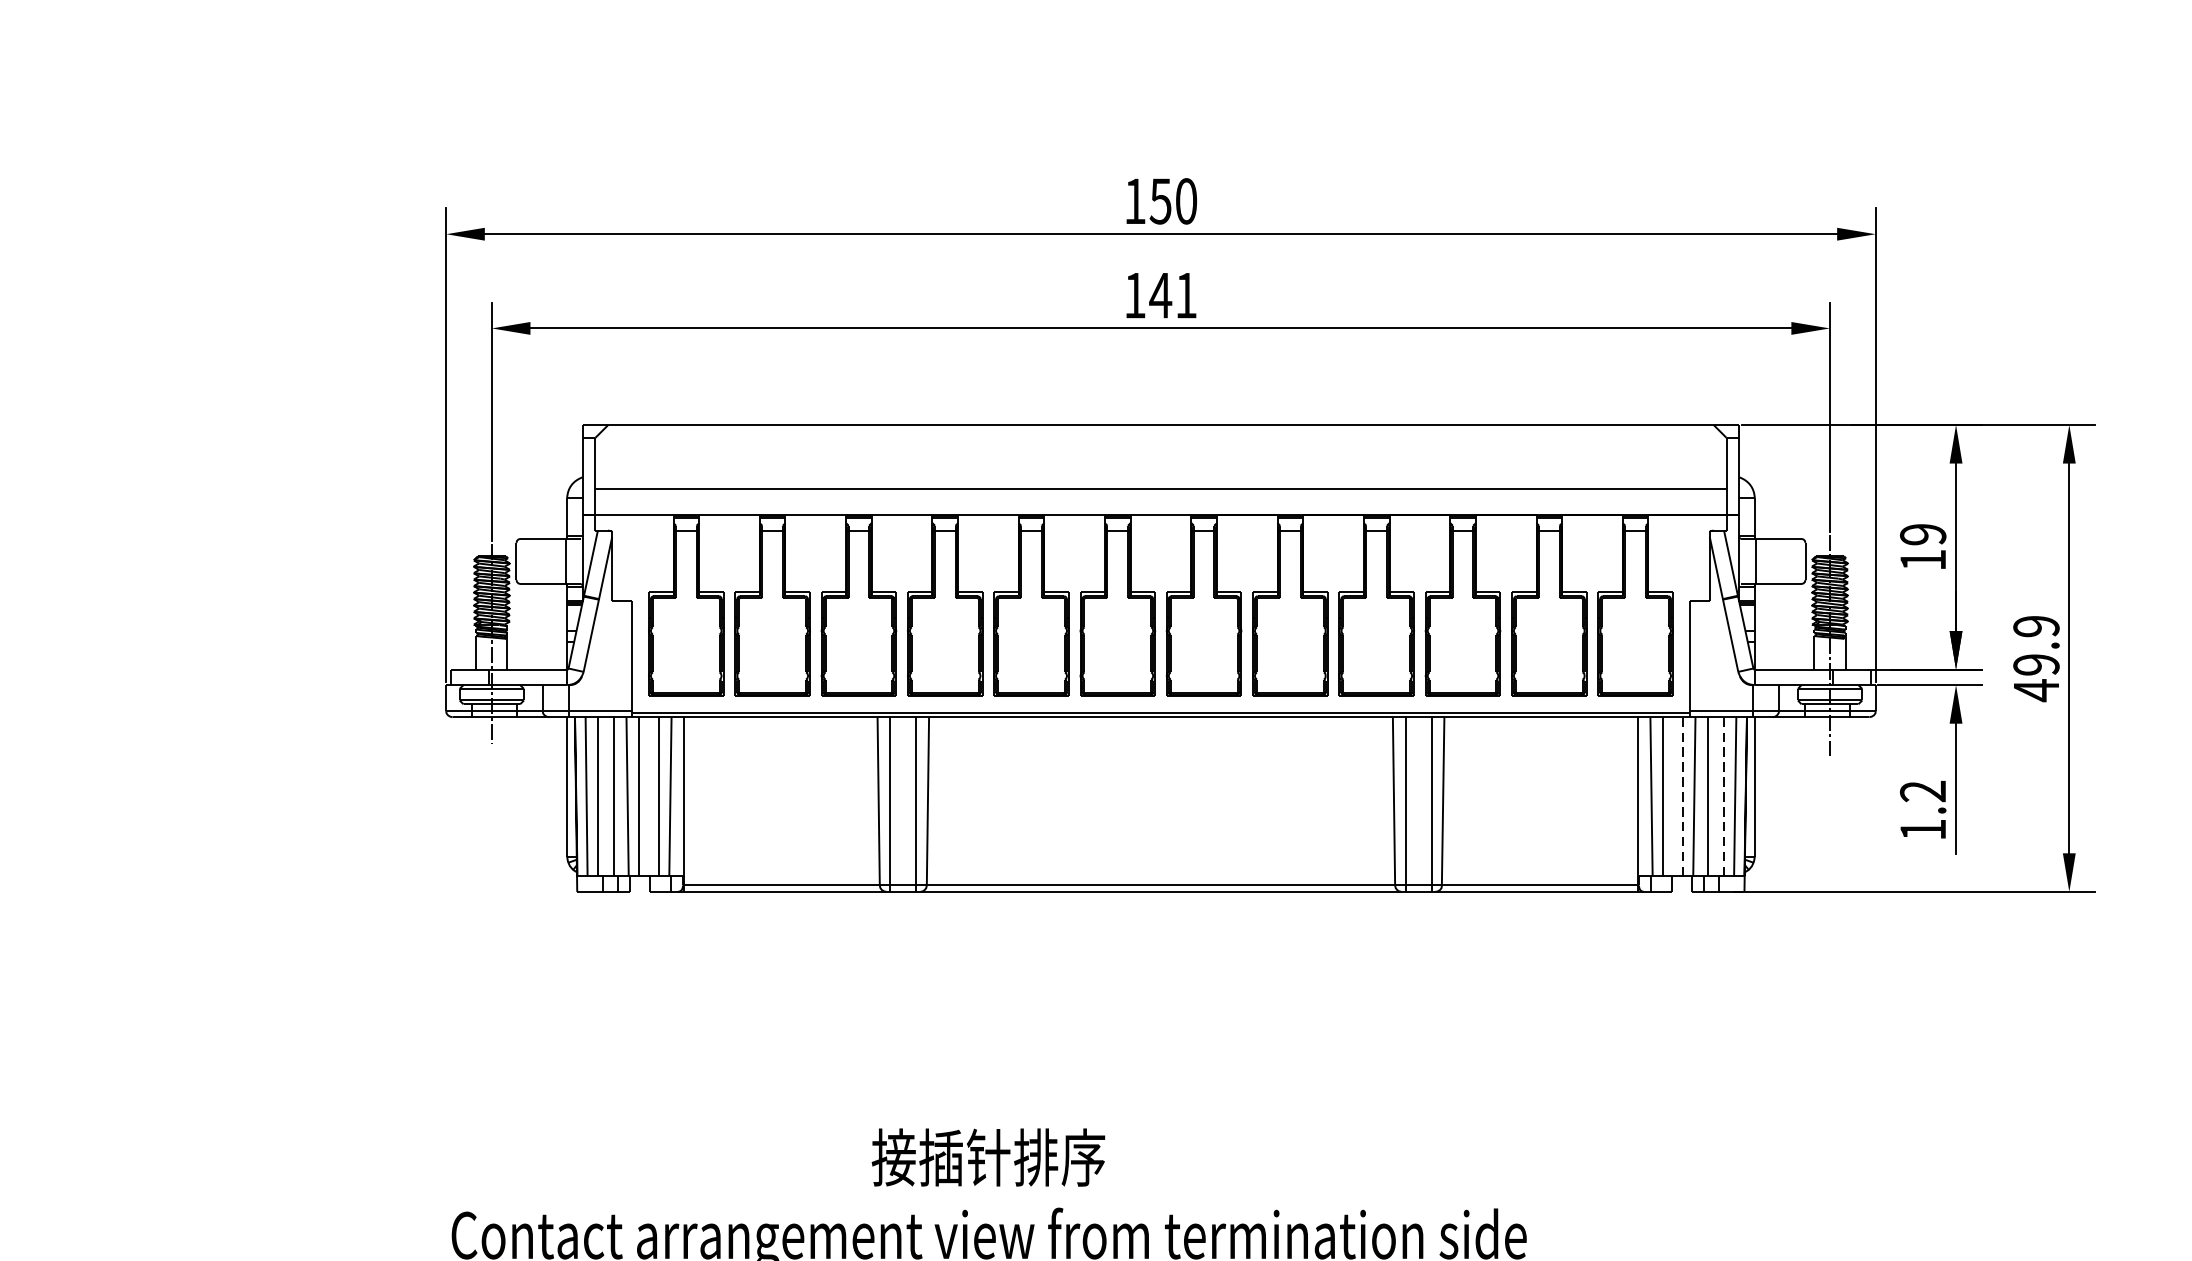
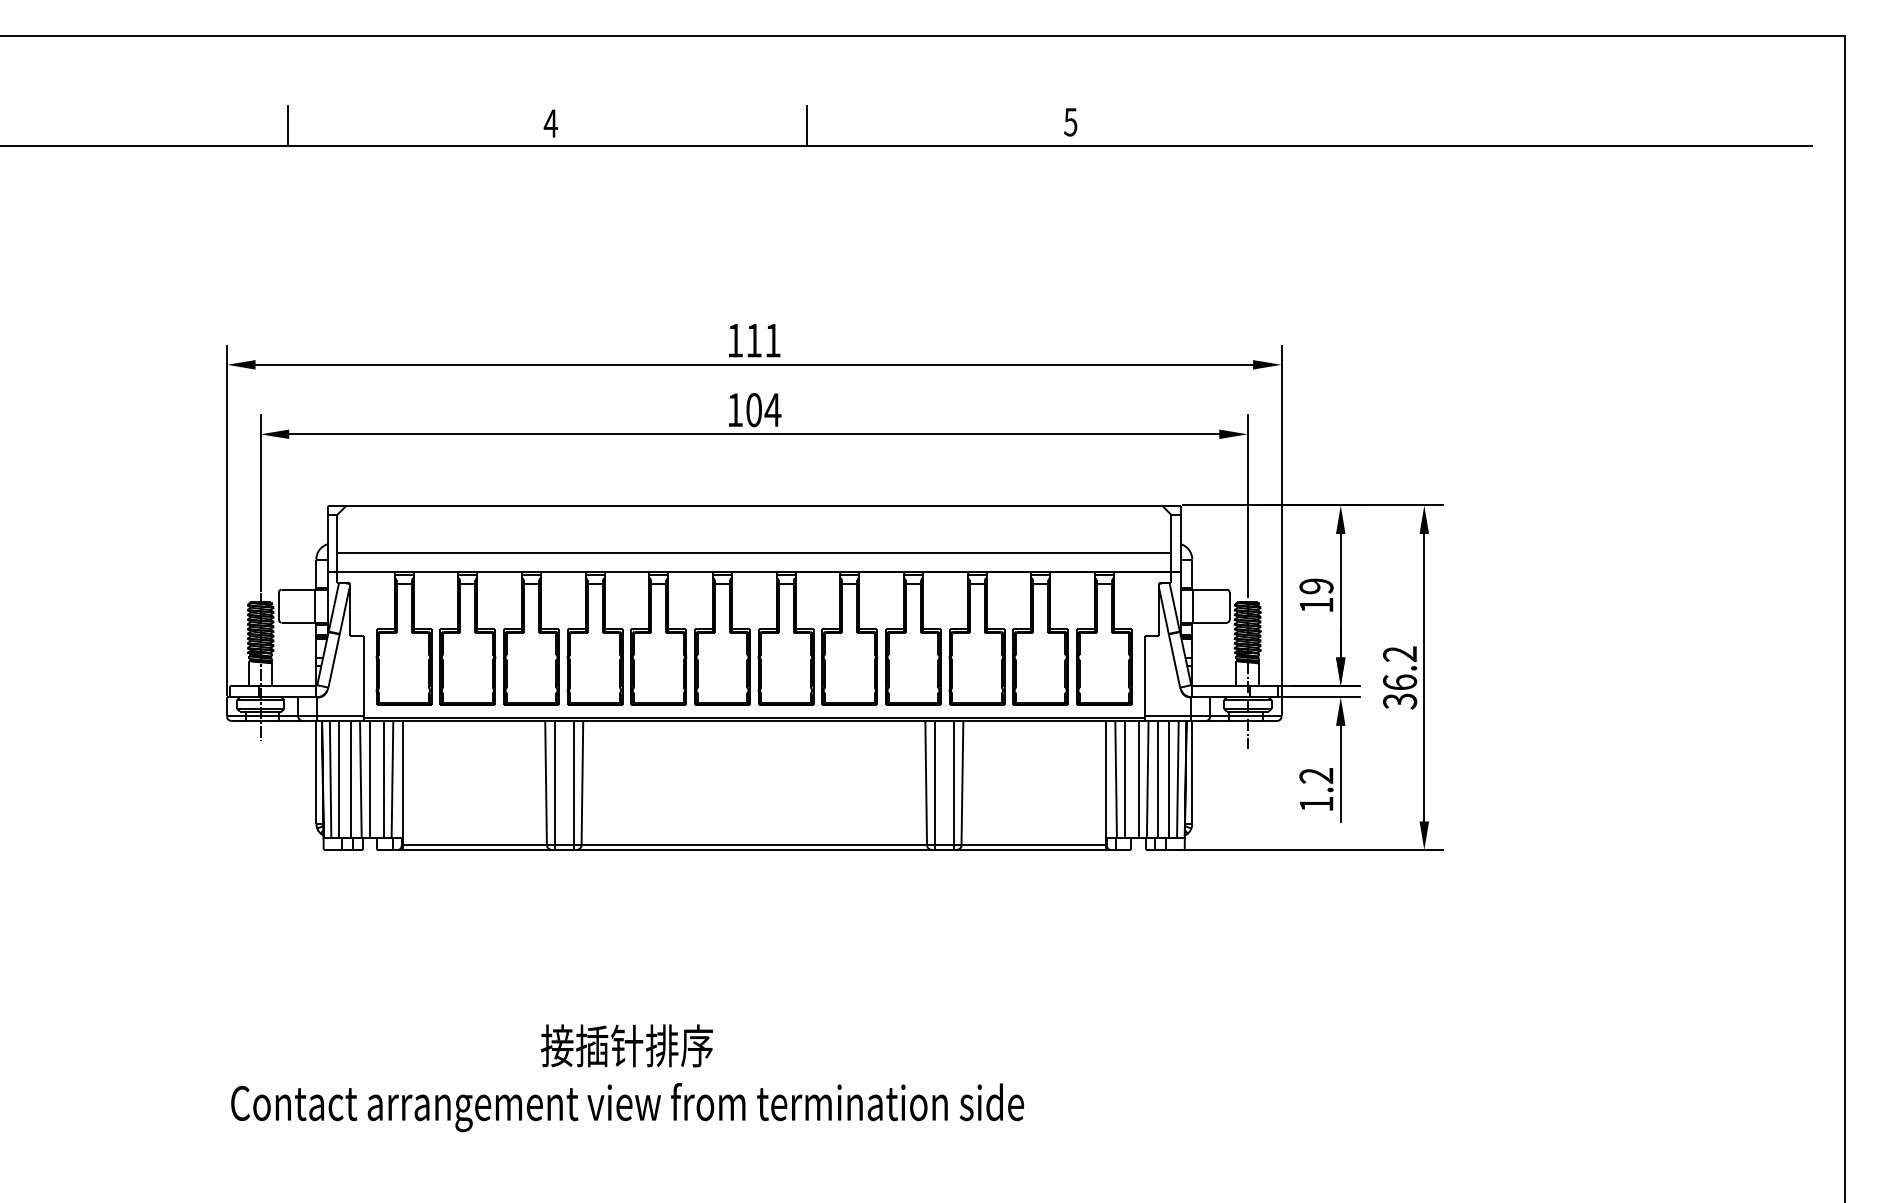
text: (1173, 201) -> (763, 340), 150 -> 111
text: (1173, 296) -> (763, 410), 141 -> 104
text: (2037, 658) -> (1400, 677), 49.9 -> 36.2
line: (1683, 796) -> (1139, 779), dashed -> solid
line: (1723, 796) -> (1169, 779), dashed -> solid

